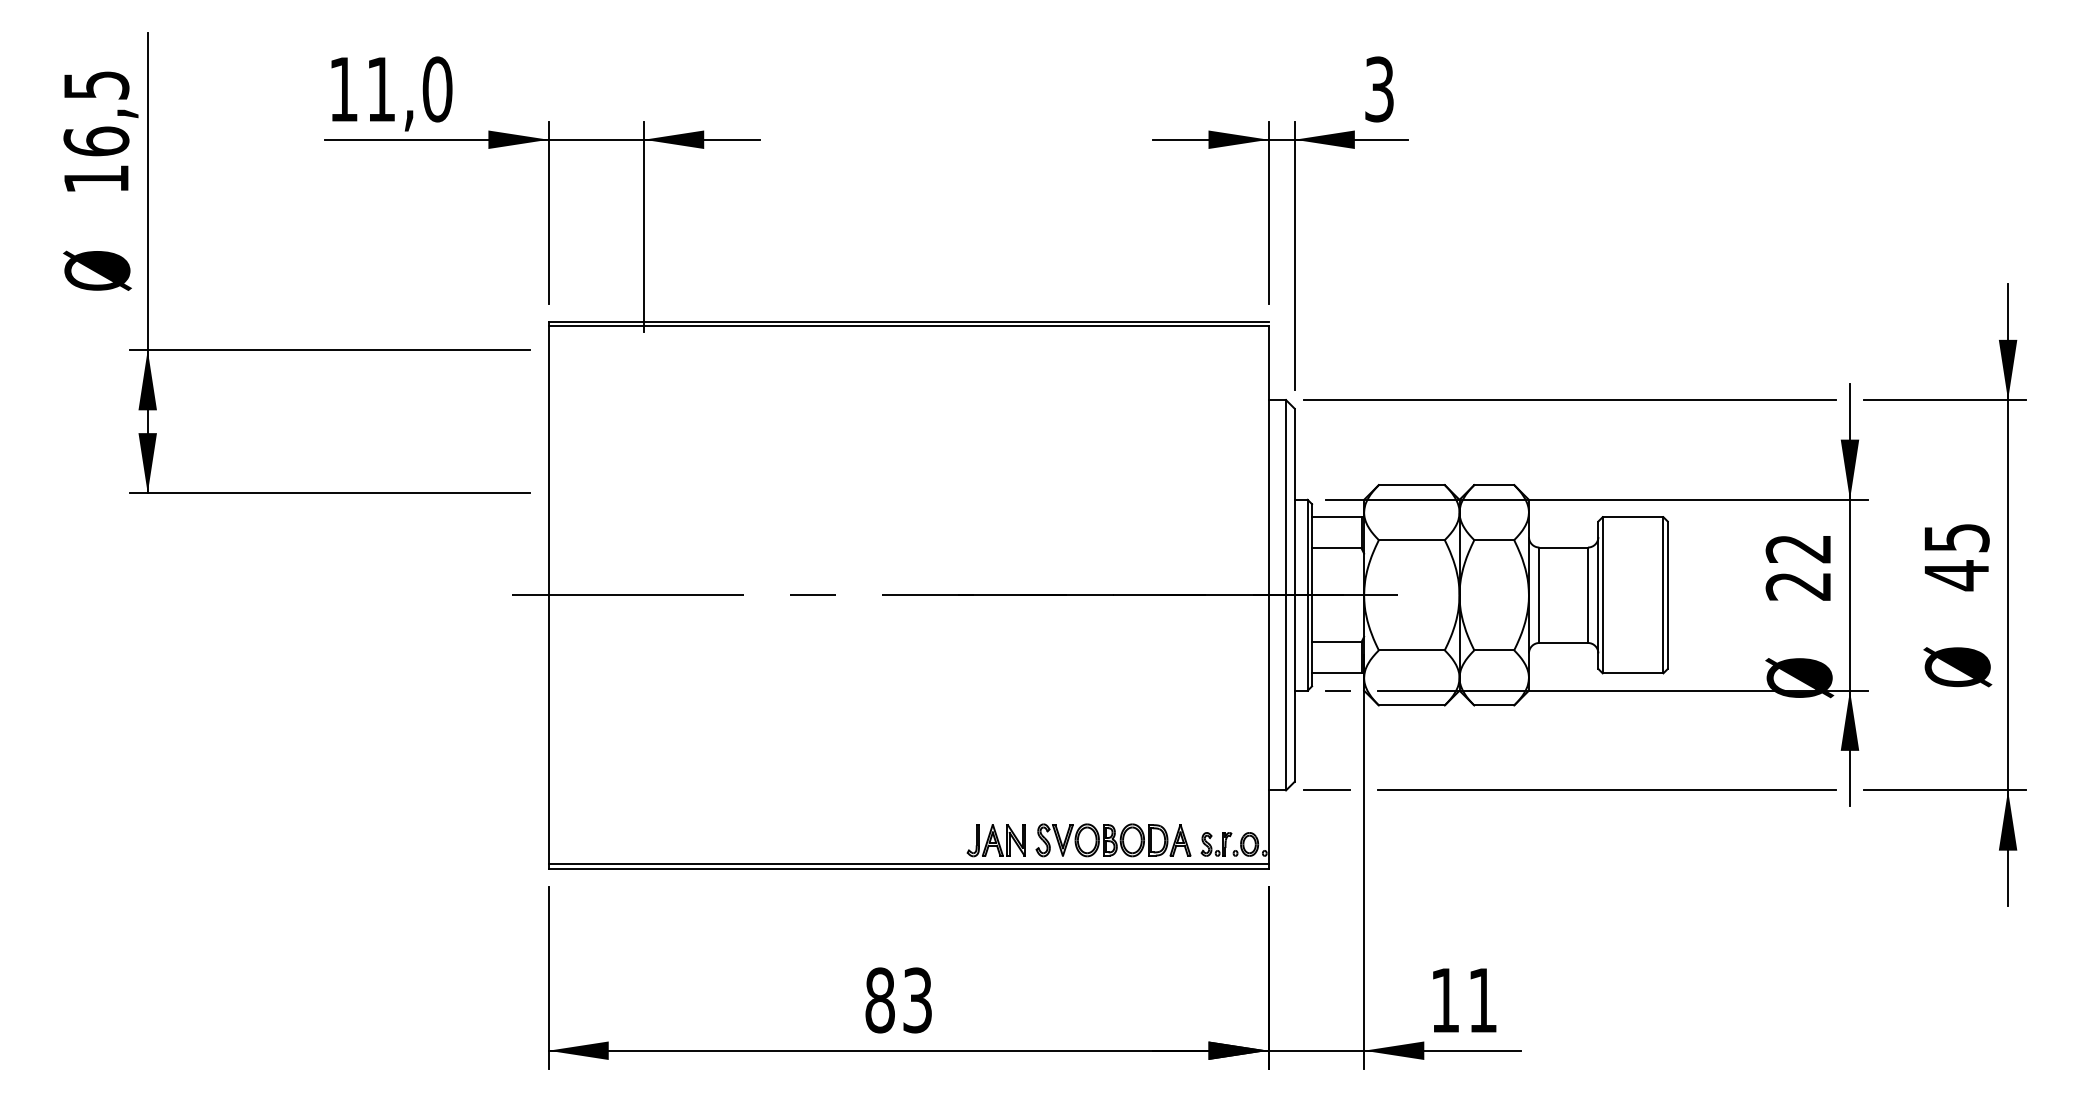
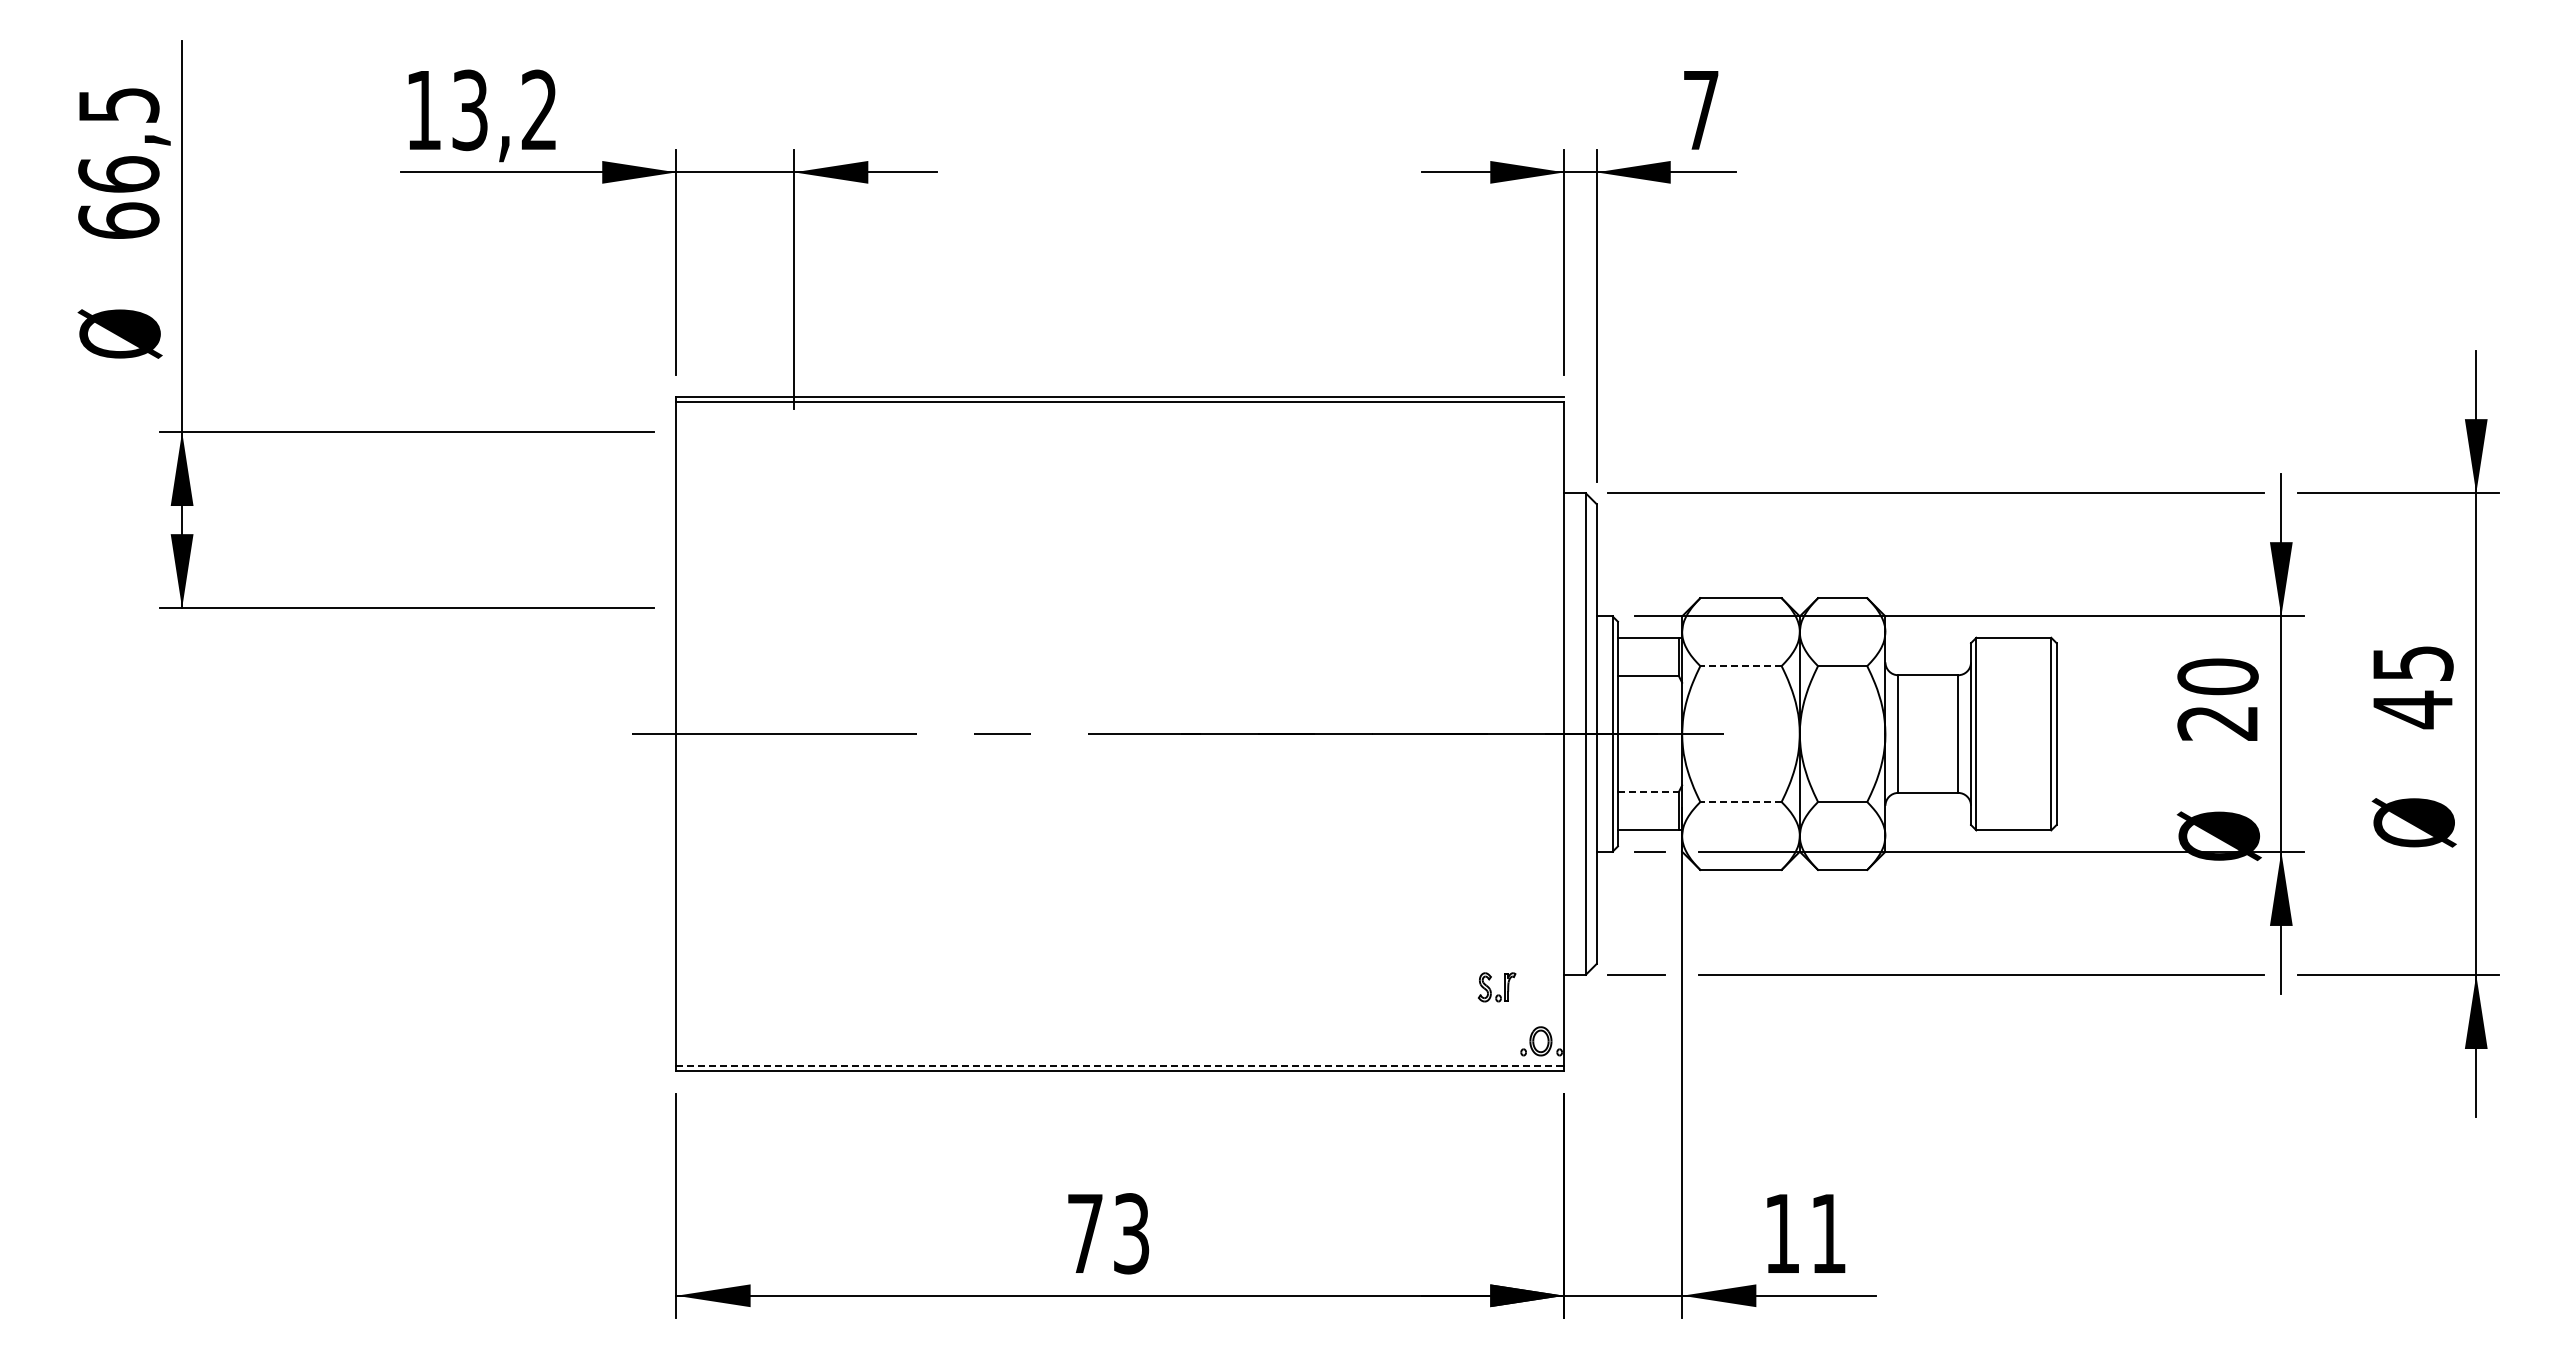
text: (409, 89) -> (504, 110), 11,0 -> 13,2
text: (1378, 89) -> (1700, 110), 3 -> 7
text: (96, 178) -> (118, 220), 16,5 -> 66,5
line: (1412, 540) -> (1741, 666), solid -> dashed
text: (1798, 548) -> (2217, 676), 22 -> 20
line: (1336, 641) -> (1648, 791), solid -> dashed
line: (1412, 650) -> (1741, 802), solid -> dashed
part: (1113, 839) -> (1372, 1035), removed
part: (996, 840) -> (1228, 1036), removed
part: (1211, 846) -> (1491, 990), moved
line: (908, 864) -> (1120, 1065), solid -> dashed
text: (880, 1000) -> (1085, 1233), 83 -> 73

